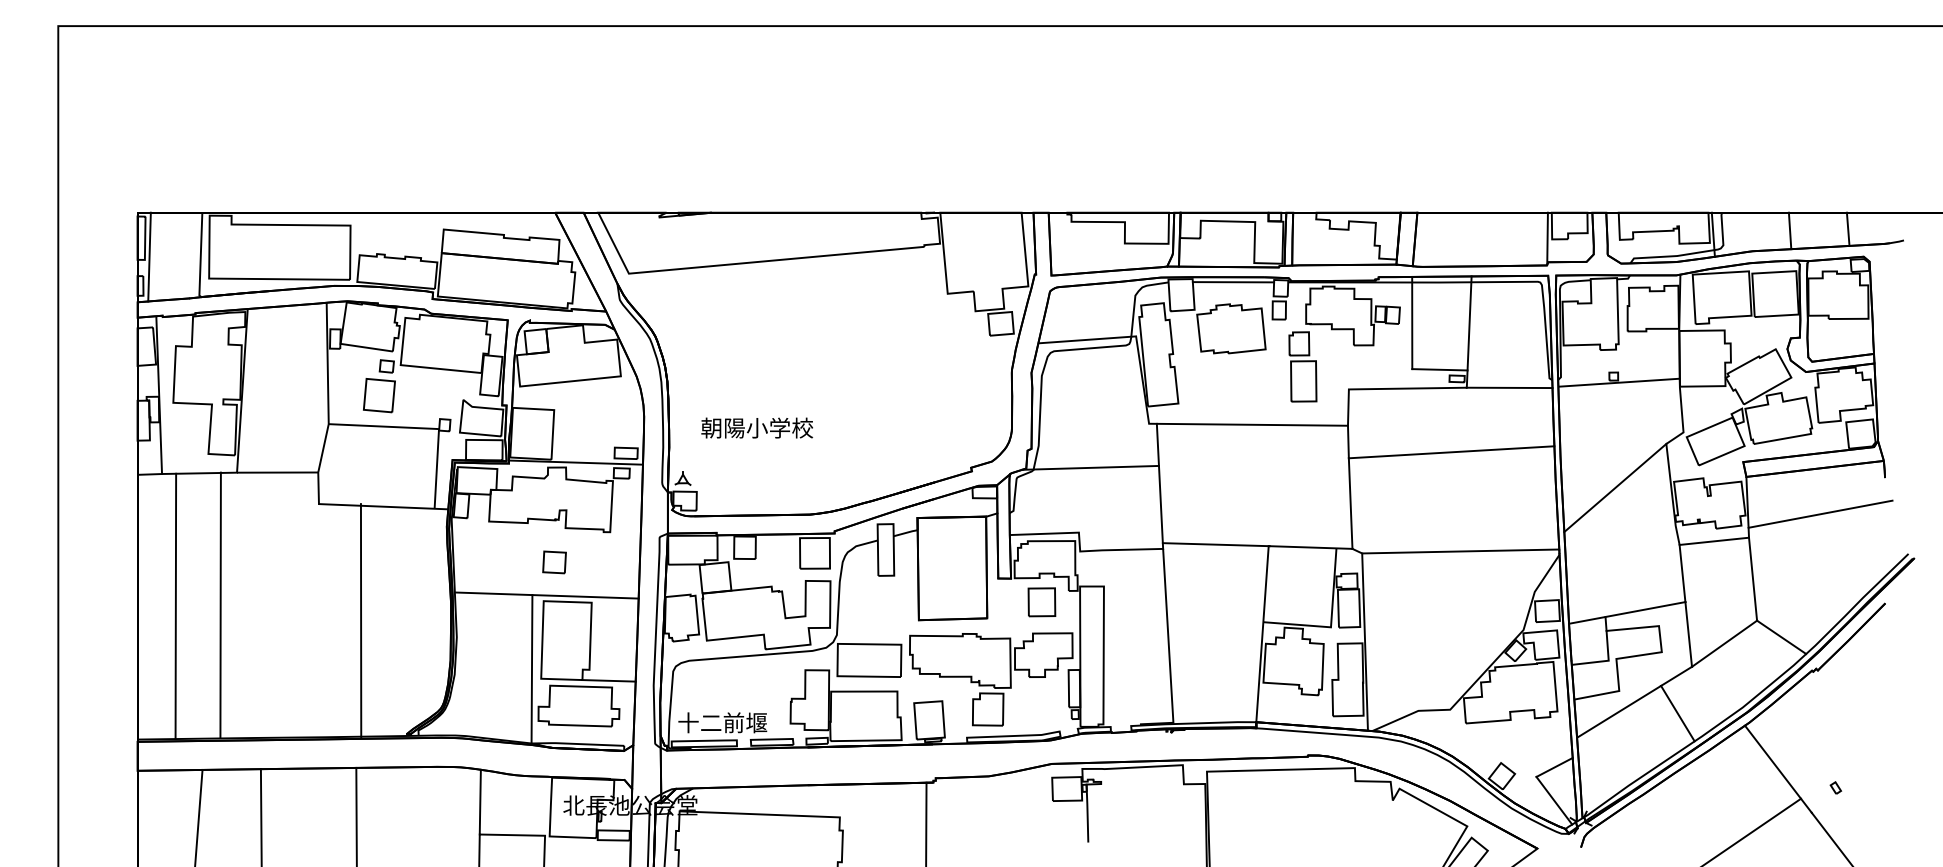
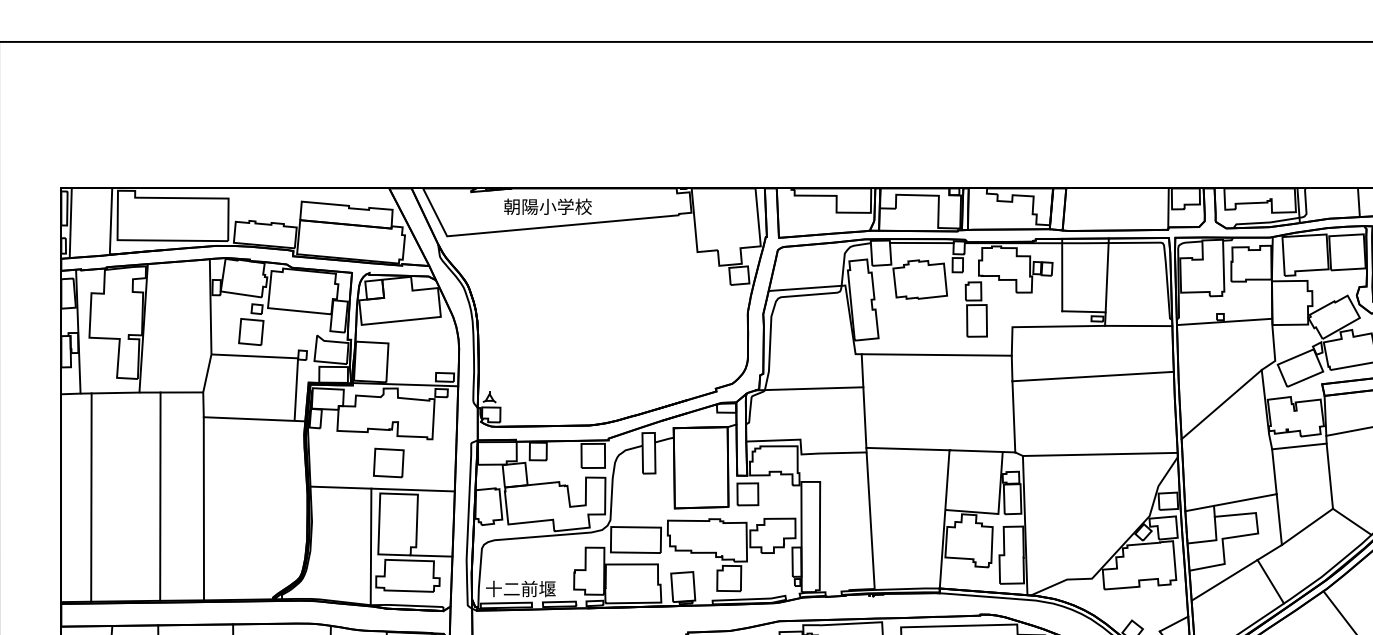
text: (756, 427) -> (547, 206), moved
part: (554, 562) -> (388, 463), size x1.67
part: (1041, 602) -> (747, 494), moved
line: (220, 604) -> (160, 496), moved
line: (360, 620) -> (203, 508), moved

